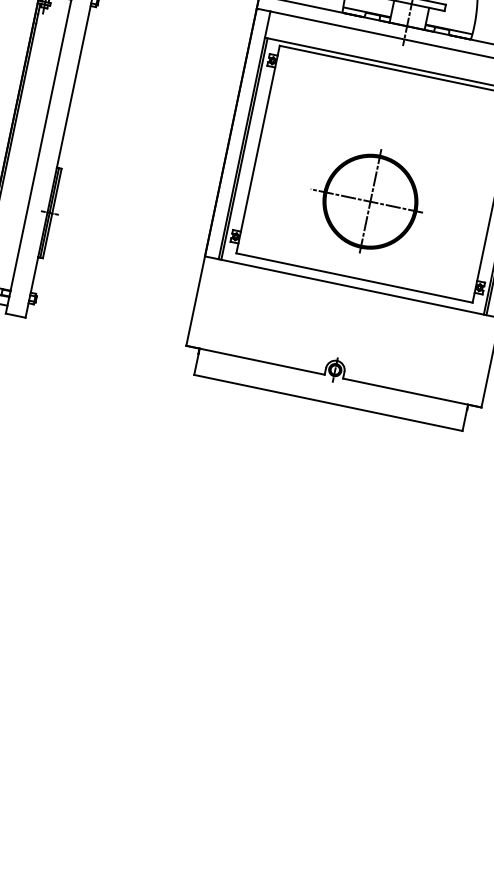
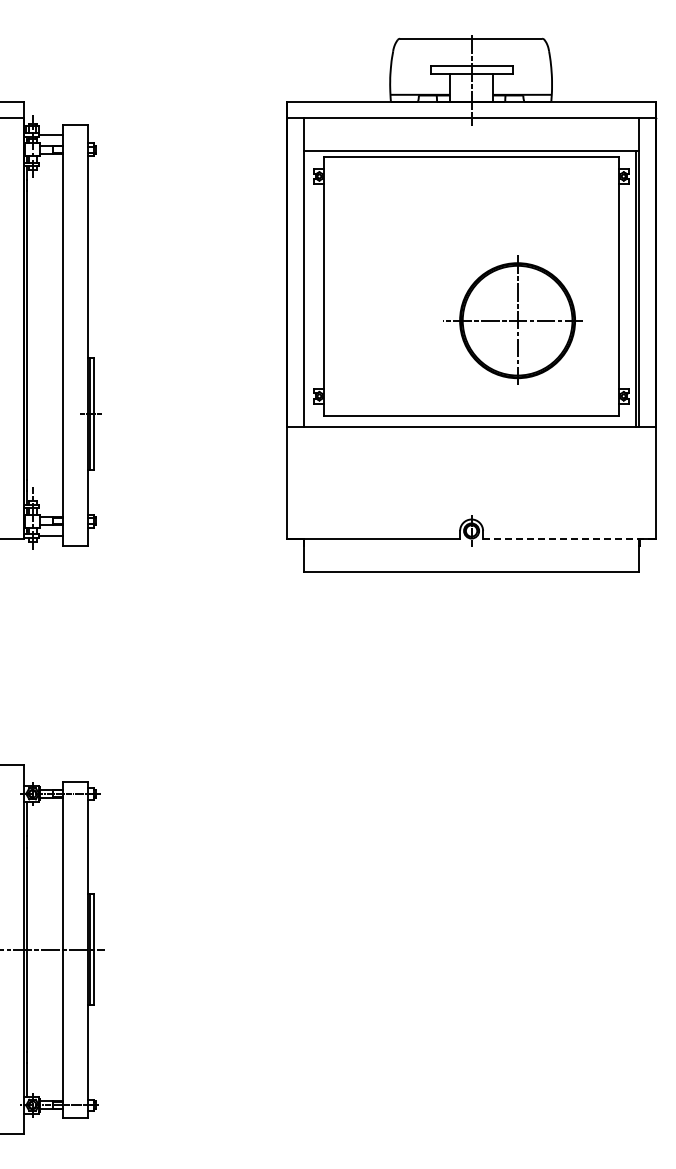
line: (244, 148) -> (307, 288), removed
part: (366, 199) -> (512, 319), moved
line: (413, 393) -> (570, 539), solid -> dashed

